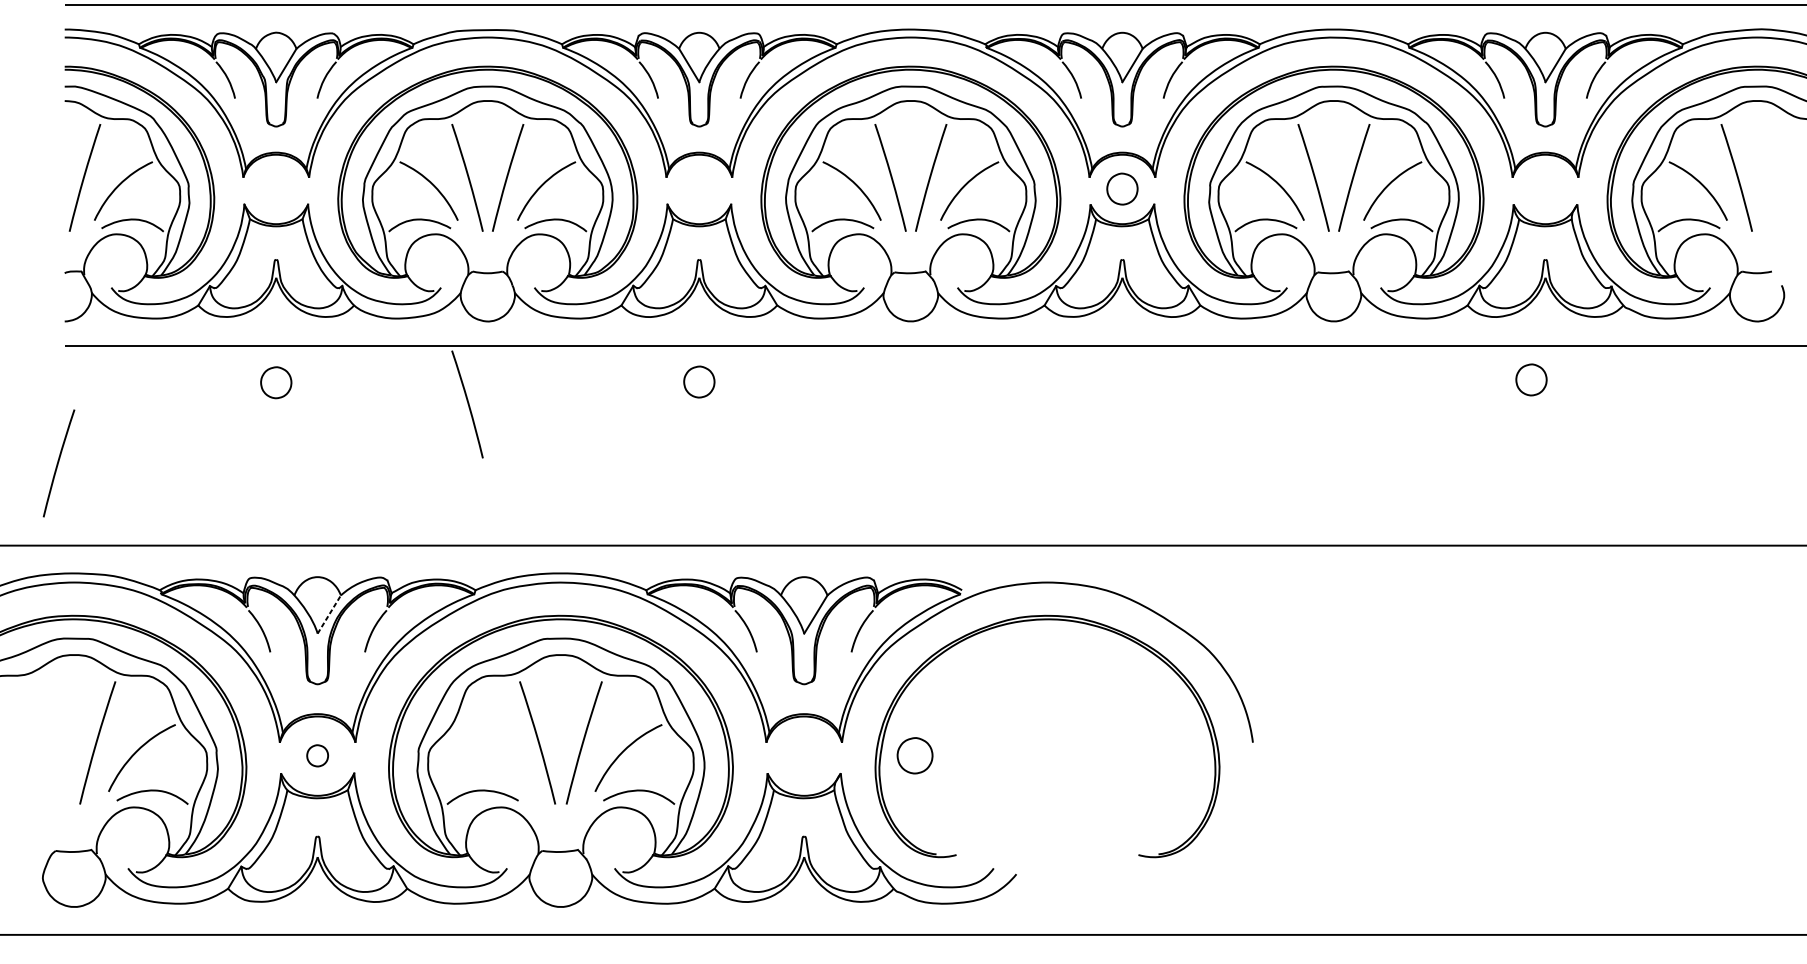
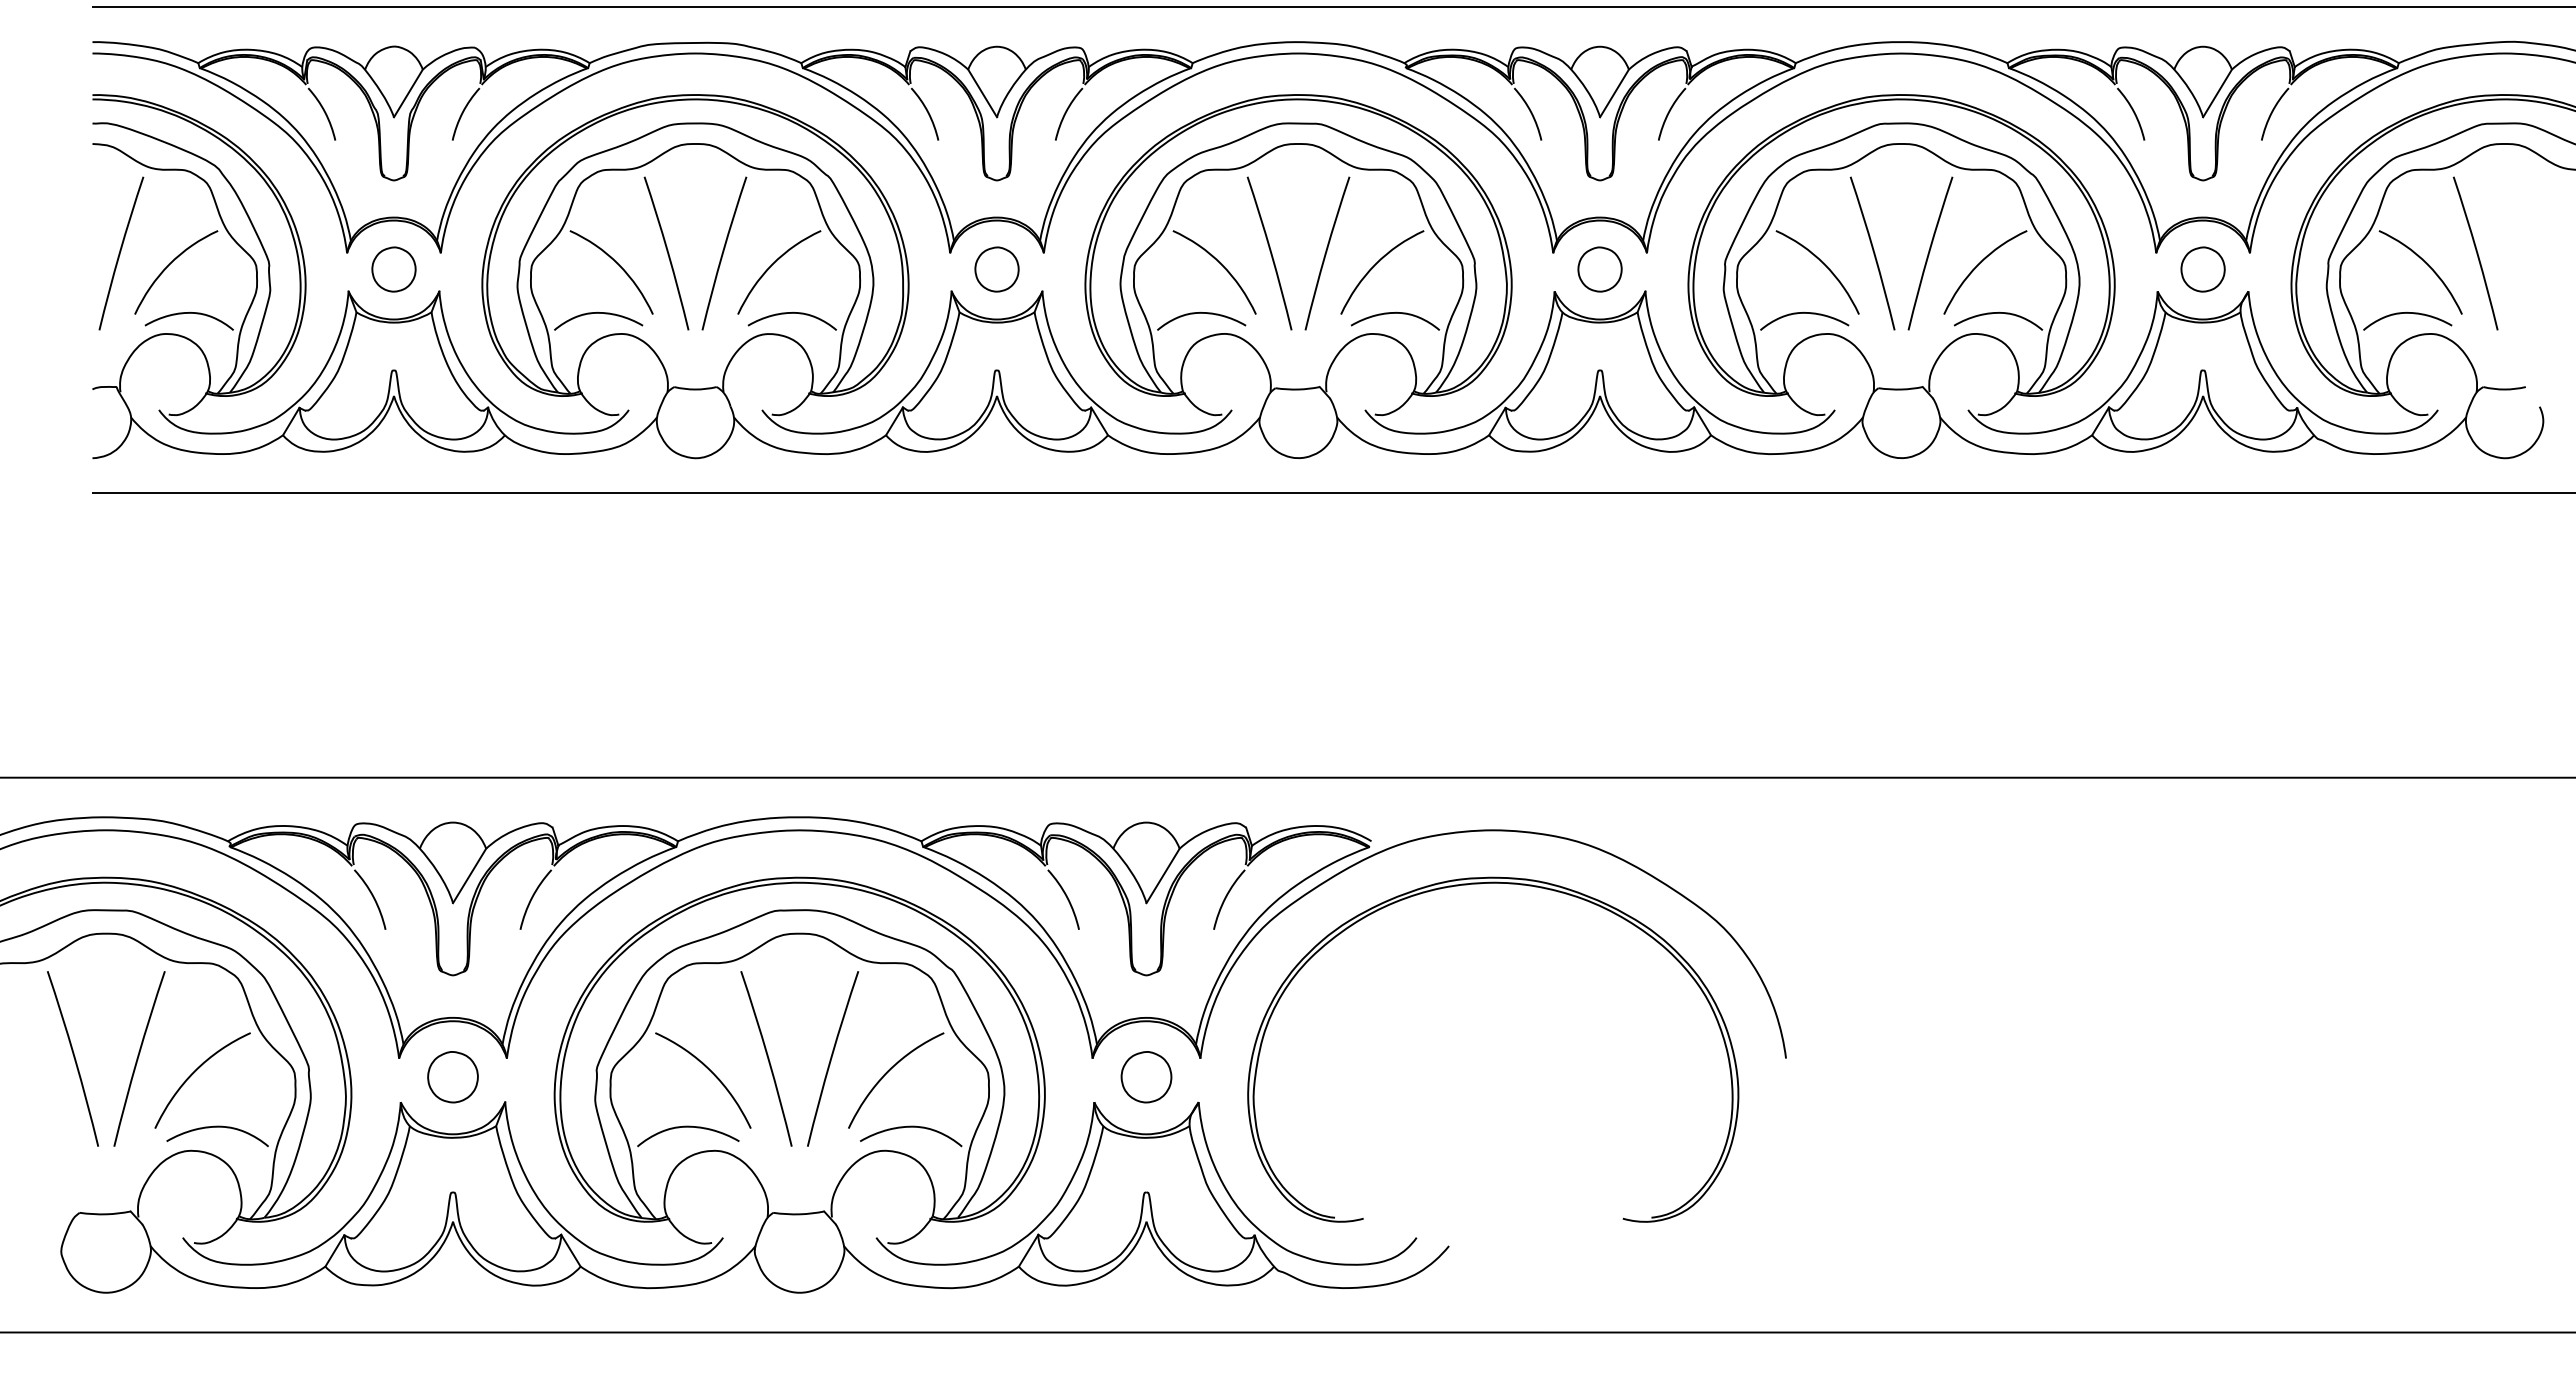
part: (1531, 379) -> (2202, 269), moved
part: (275, 382) -> (393, 269), moved
part: (698, 382) -> (996, 269), moved
curve: (468, 404) -> (667, 576), removed
curve: (58, 463) -> (83, 660), removed
line: (329, 614) -> (469, 875), dashed -> solid
curve: (51, 741) -> (73, 1057), added
curve: (498, 752) -> (710, 1072), added
part: (317, 755) -> (452, 1077), size x1.67
part: (915, 755) -> (1146, 1077), moved

